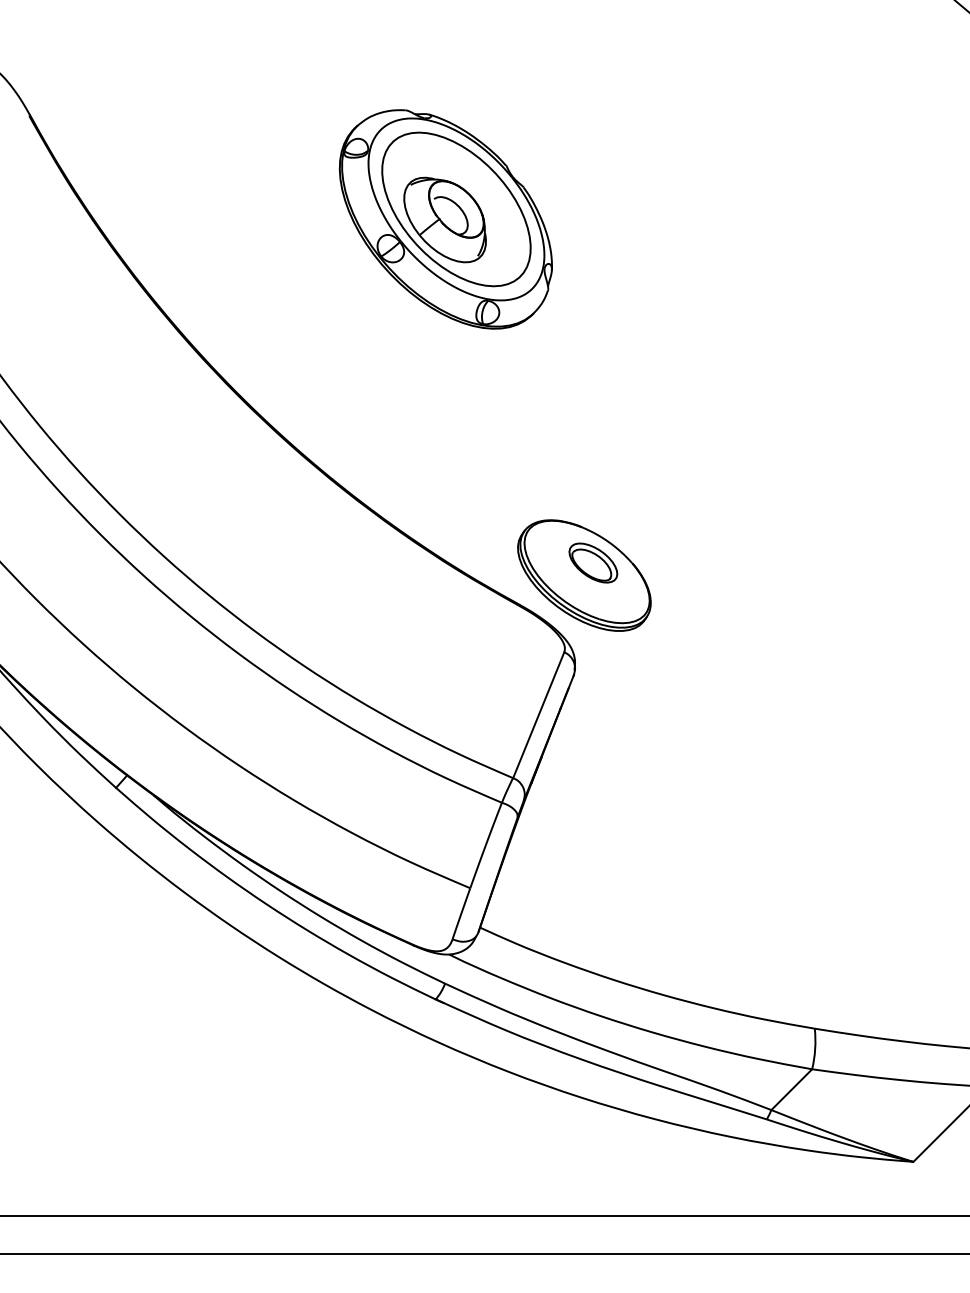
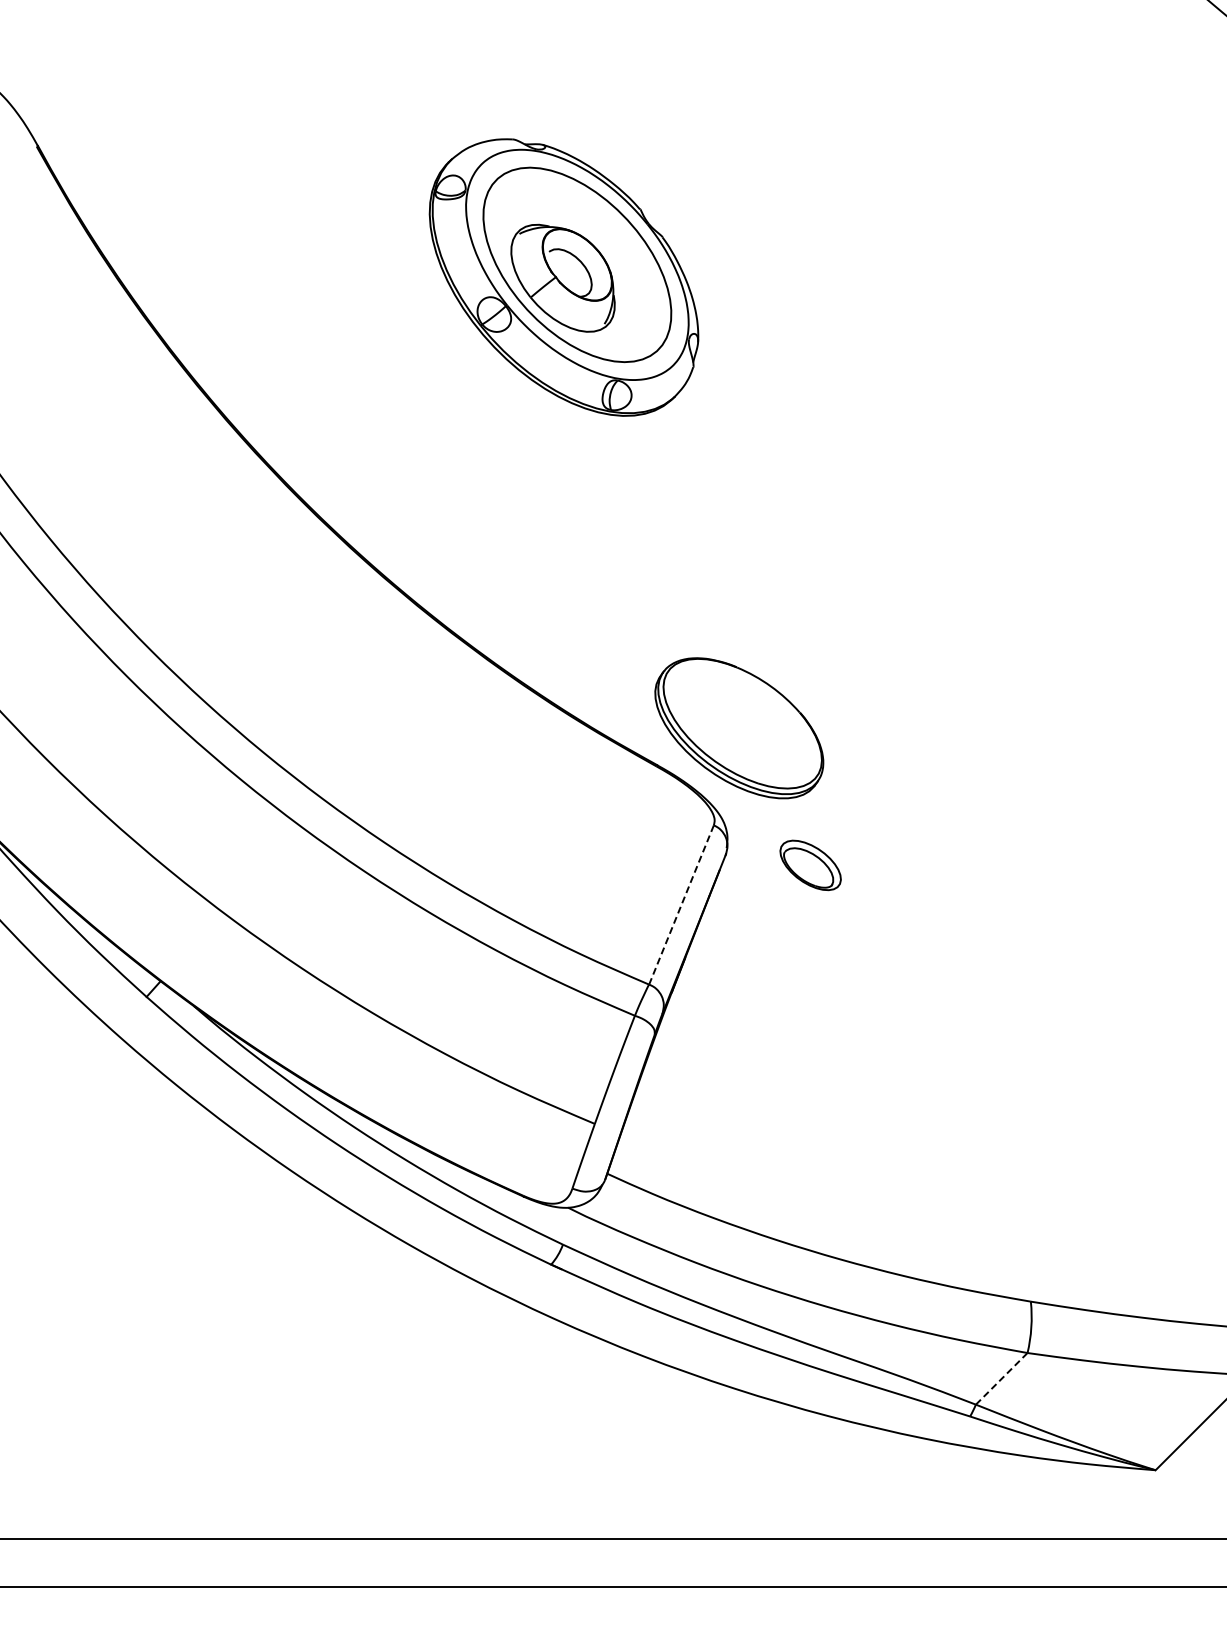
part: (593, 563) -> (810, 865), moved
line: (538, 715) -> (681, 905), solid -> dashed
line: (791, 1089) -> (1001, 1378), solid -> dashed

